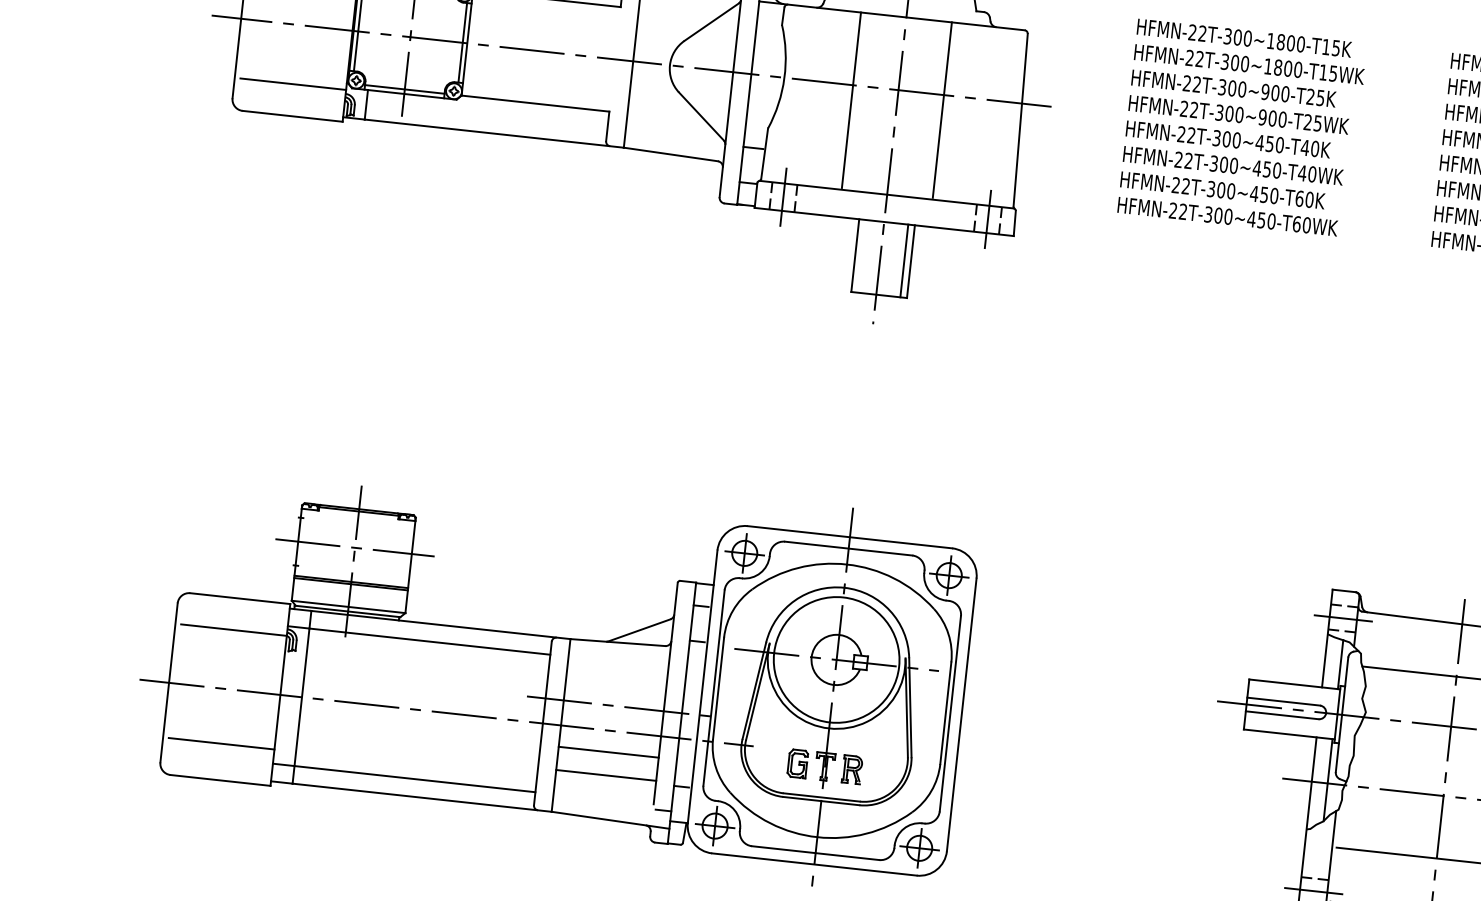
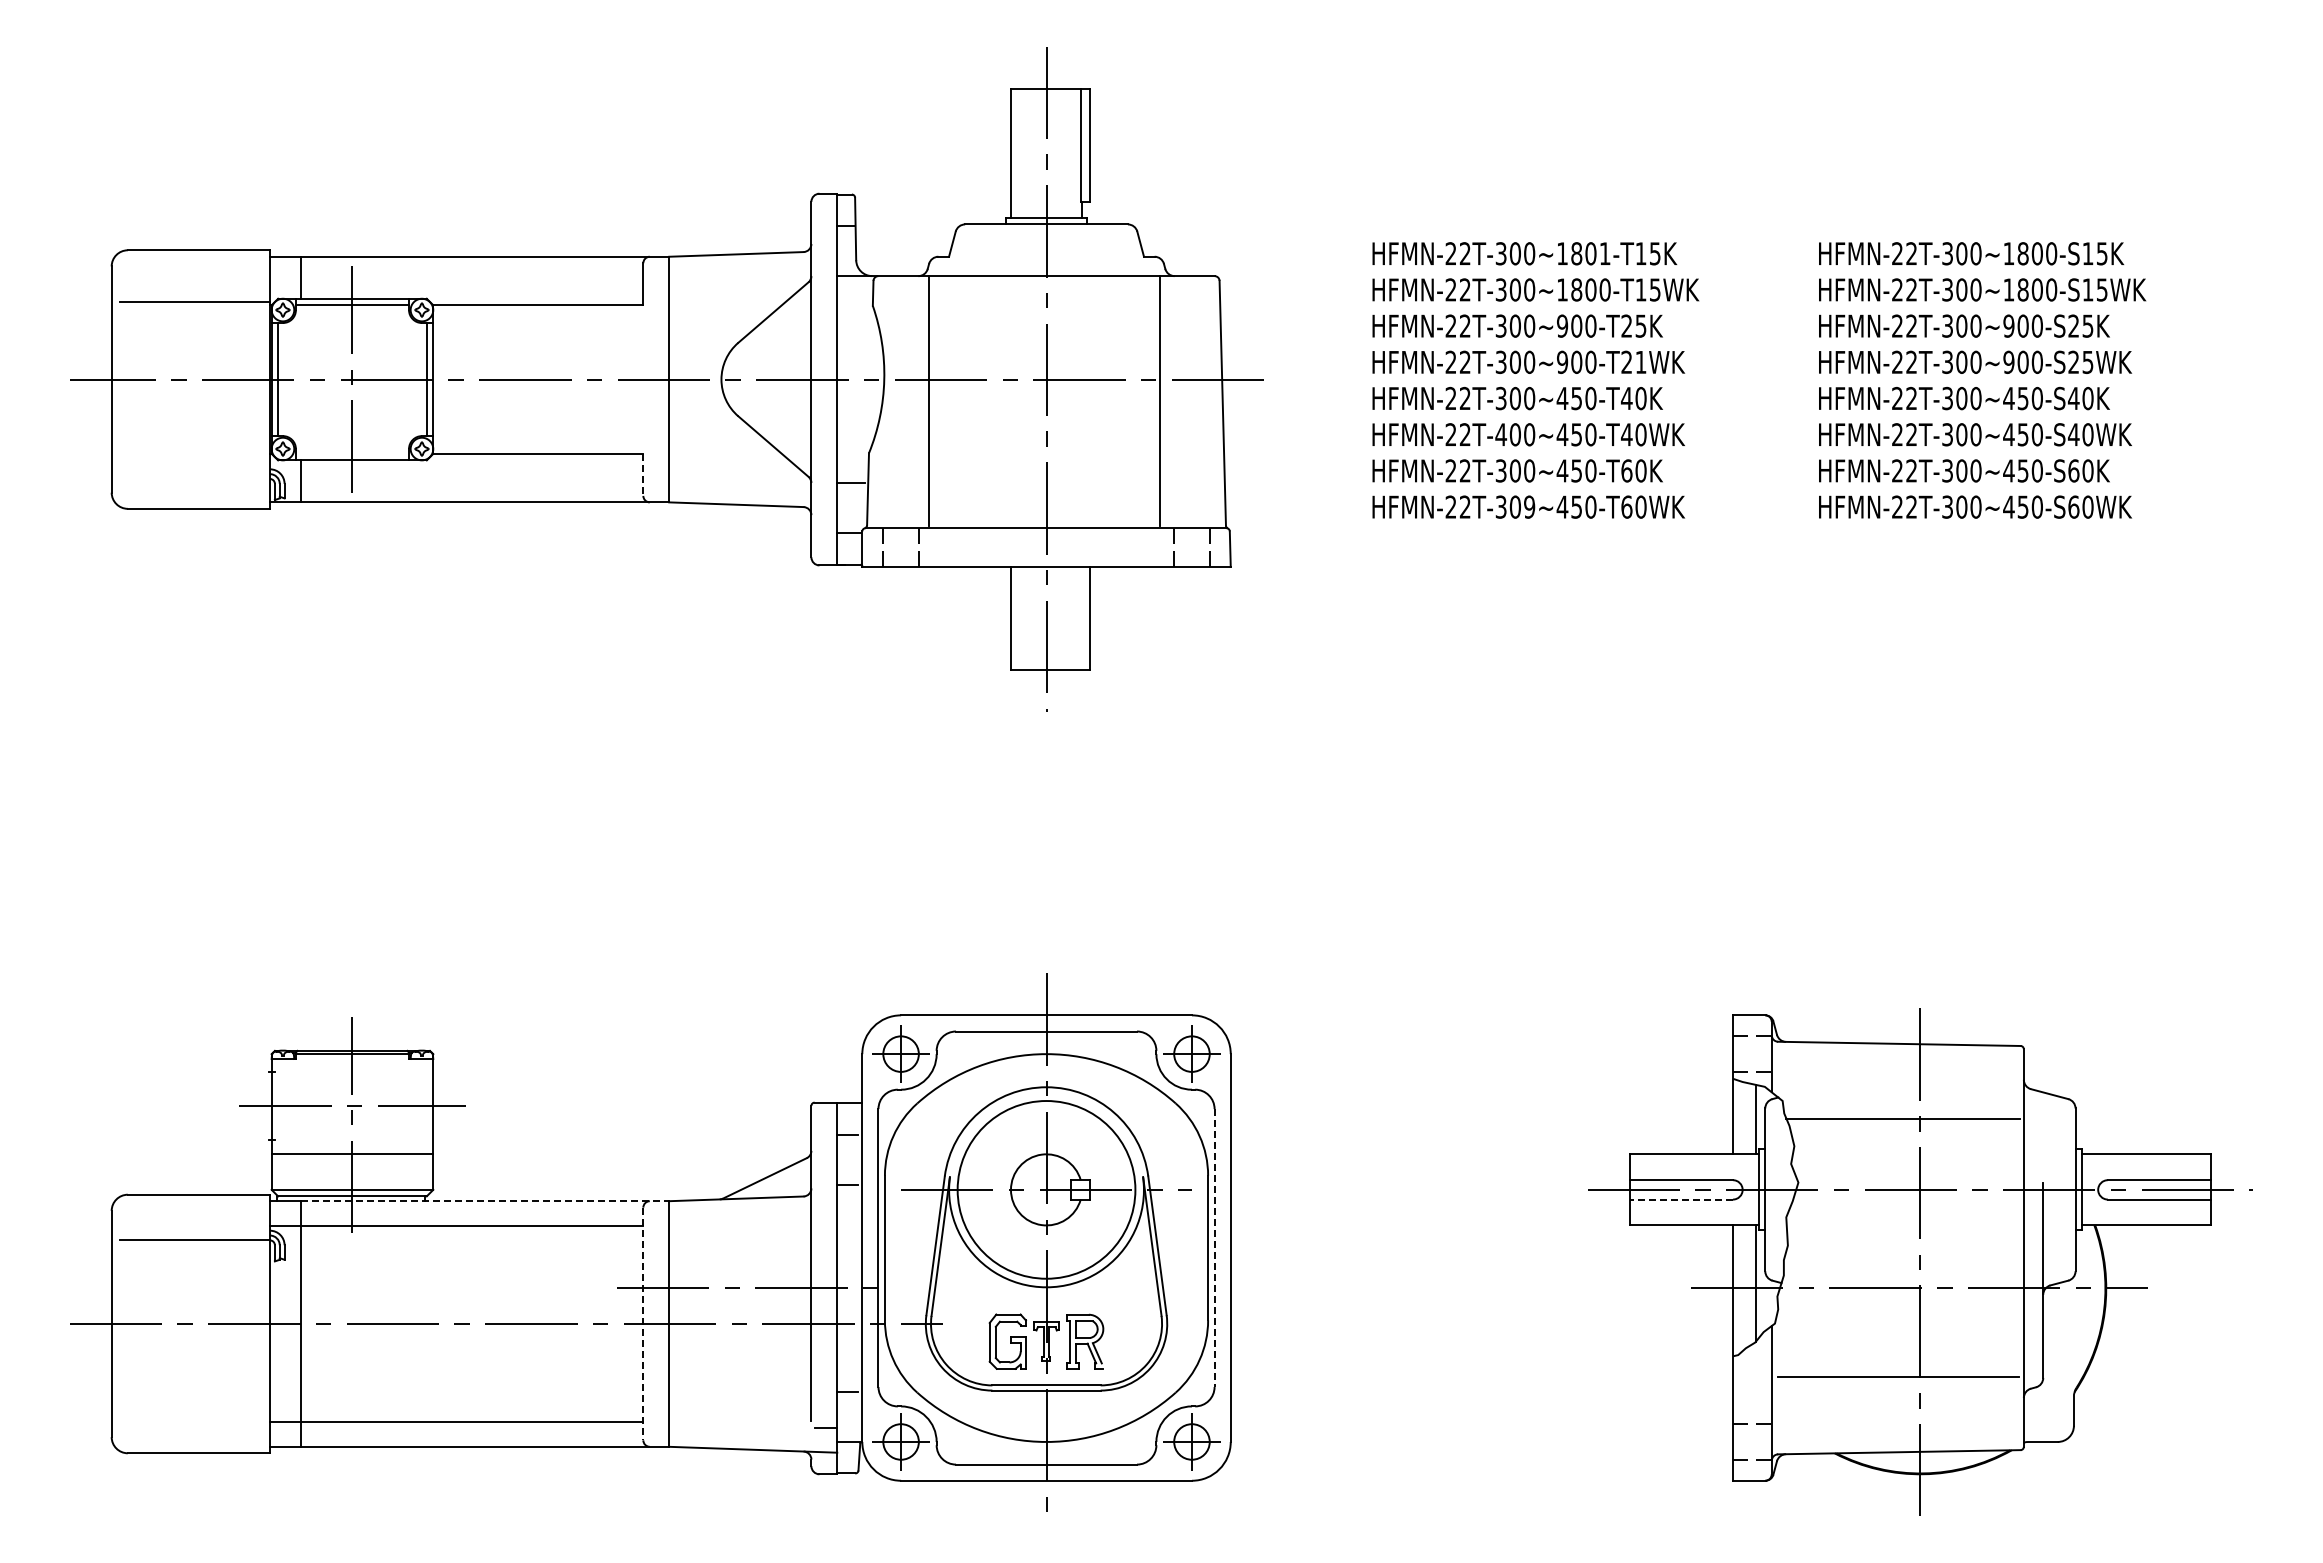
text: (1300, 44) -> (1604, 253), HFMN-22T-300~1800-T15K -> HFMN-22T-300~1801-T15K
line: (293, 84) -> (194, 463), removed
line: (404, 89) -> (352, 453), removed
line: (851, 99) -> (928, 400), moved
line: (942, 109) -> (1160, 400), moved
text: (1317, 123) -> (1640, 362), HFMN-22T-300~900-T25WK -> HFMN-22T-300~900-T21WK
line: (607, 126) -> (643, 475), solid -> dashed
text: (1214, 163) -> (1501, 434), HFMN-22T-300~450-T40WK -> HFMN-22T-400~450-T40WK
line: (783, 197) -> (901, 547), removed
text: (1228, 216) -> (1529, 506), HFMN-22T-300~450-T60WK -> HFMN-22T-309~450-T60WK
line: (987, 219) -> (1191, 547), removed
line: (904, 260) -> (1080, 618), removed
line: (351, 584) -> (352, 1157), removed
line: (1343, 618) -> (1752, 1054), removed
line: (441, 625) -> (485, 1201), solid -> dashed
line: (950, 714) -> (1214, 1248), solid -> dashed
line: (1282, 715) -> (1681, 1199), solid -> dashed
line: (542, 723) -> (643, 1324), solid -> dashed
line: (221, 743) -> (194, 1401), removed
line: (608, 752) -> (740, 1354), removed
part: (797, 763) -> (1007, 1341), size x1.4
part: (852, 769) -> (1085, 1341), size x1.4
line: (606, 775) -> (740, 1387), removed
line: (1313, 890) -> (1752, 1441), removed

